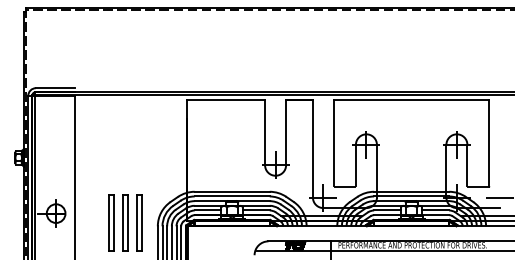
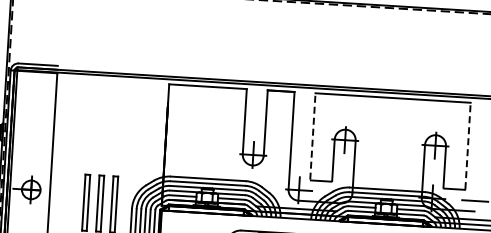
line: (333, 142) -> (312, 135), solid -> dashed
line: (489, 142) -> (468, 145), solid -> dashed

